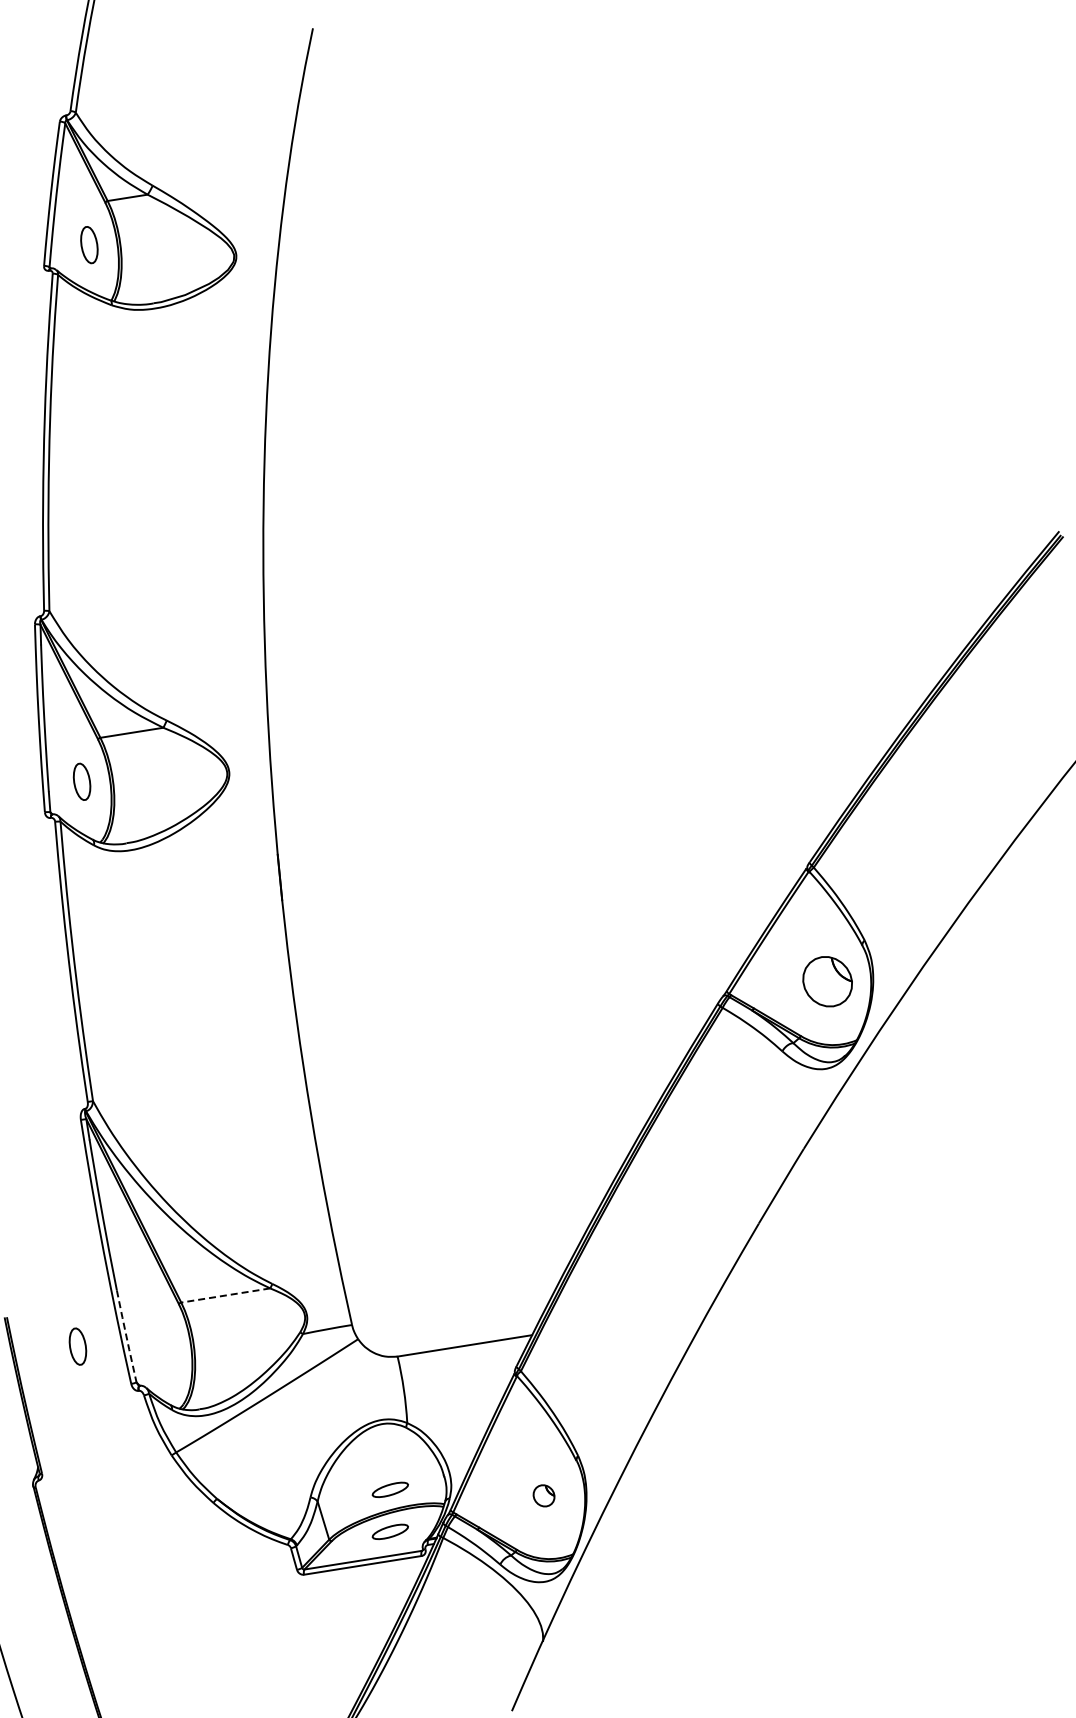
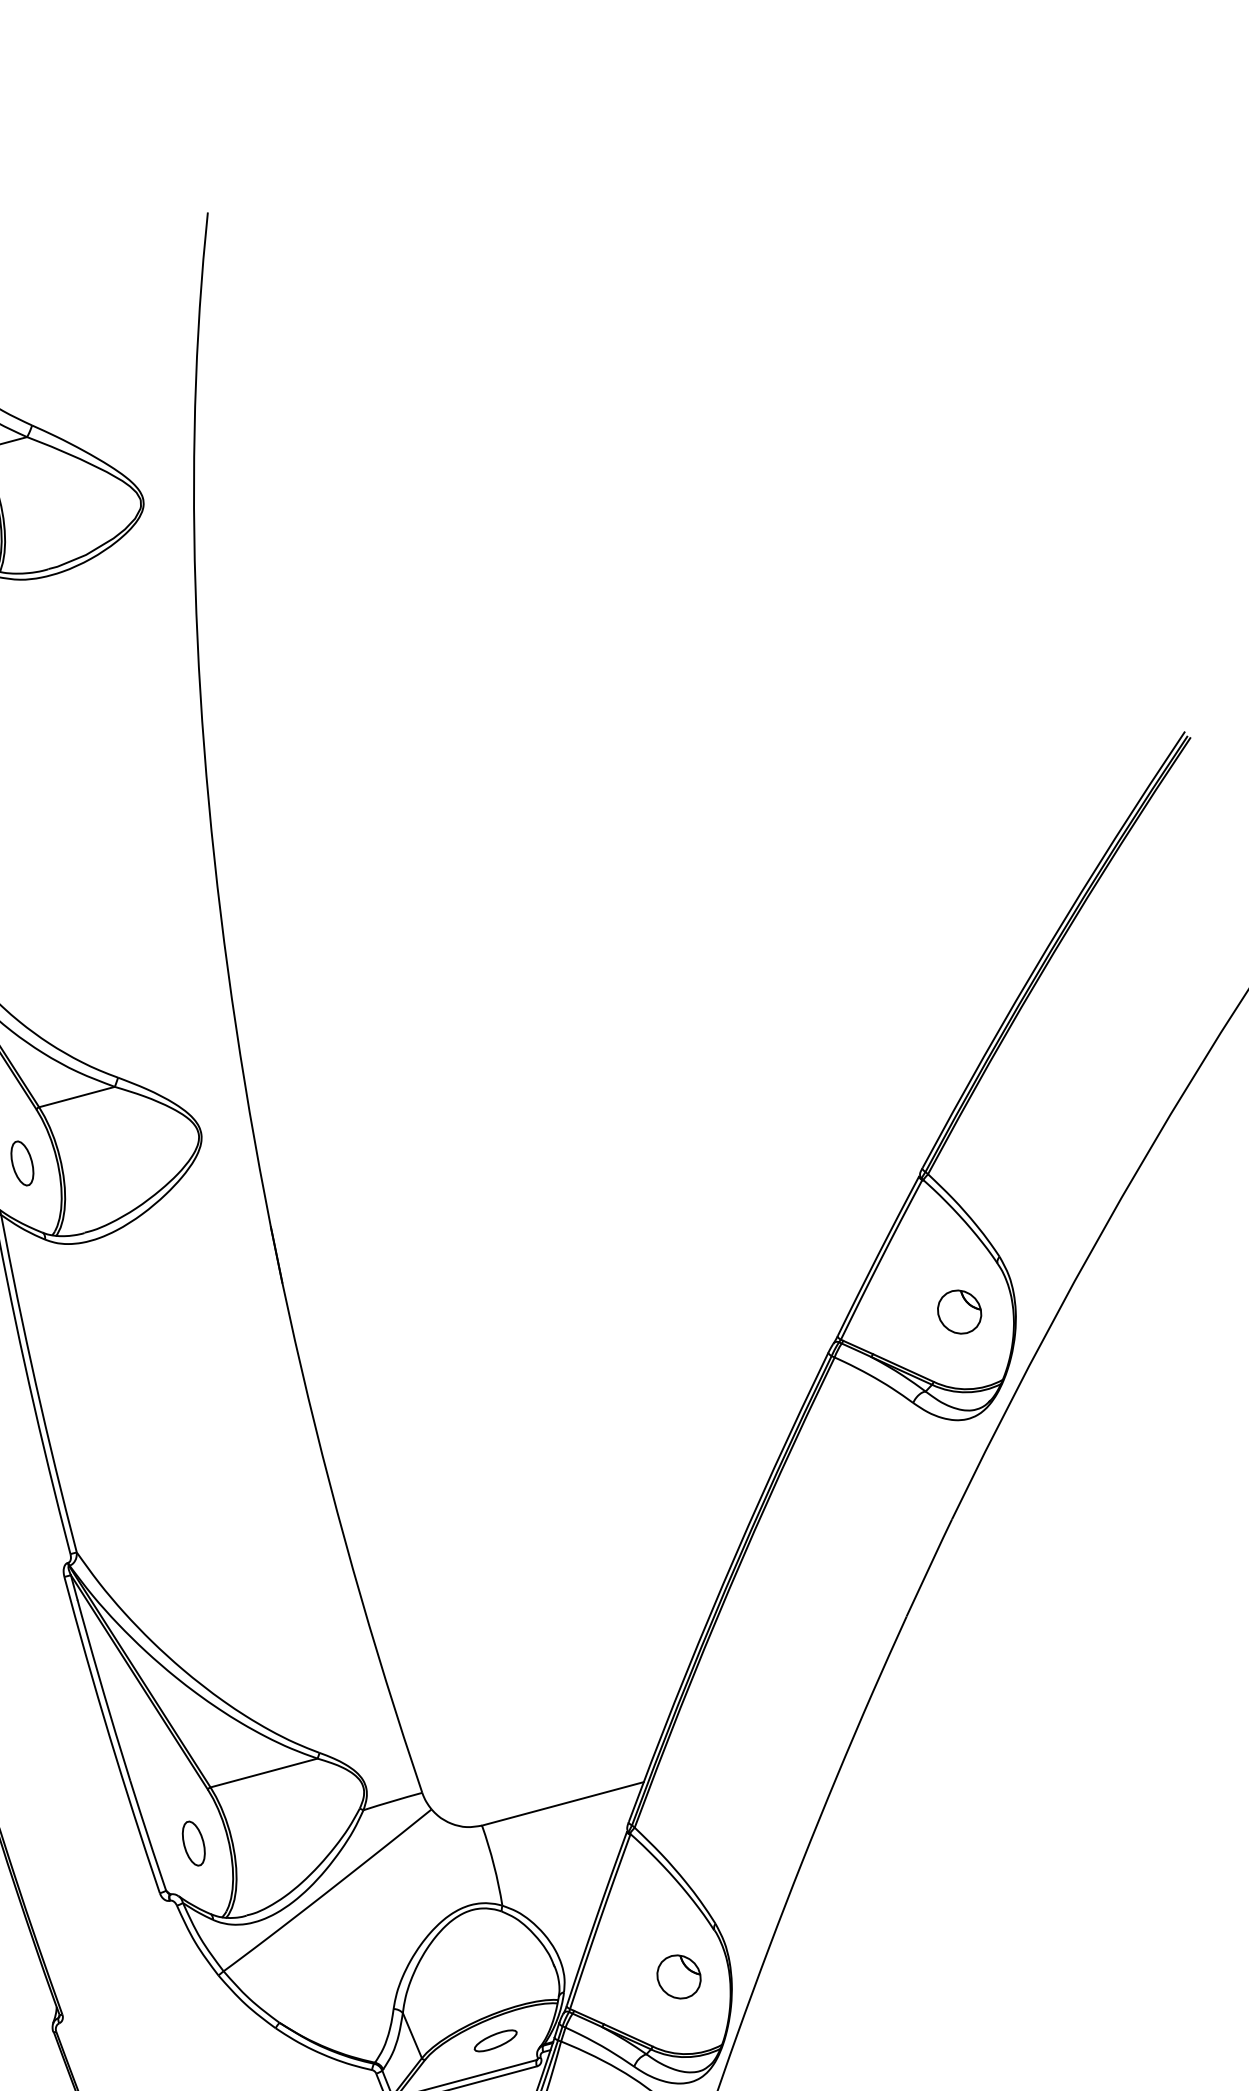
part: (827, 981) -> (959, 1311), size x0.71
line: (225, 1295) -> (263, 1773), dashed -> solid
line: (126, 1336) -> (147, 1835), dashed -> solid
part: (77, 1346) -> (193, 1843), moved
part: (389, 1489) -> (489, 1989), removed
part: (543, 1495) -> (678, 1976), size x1.67

